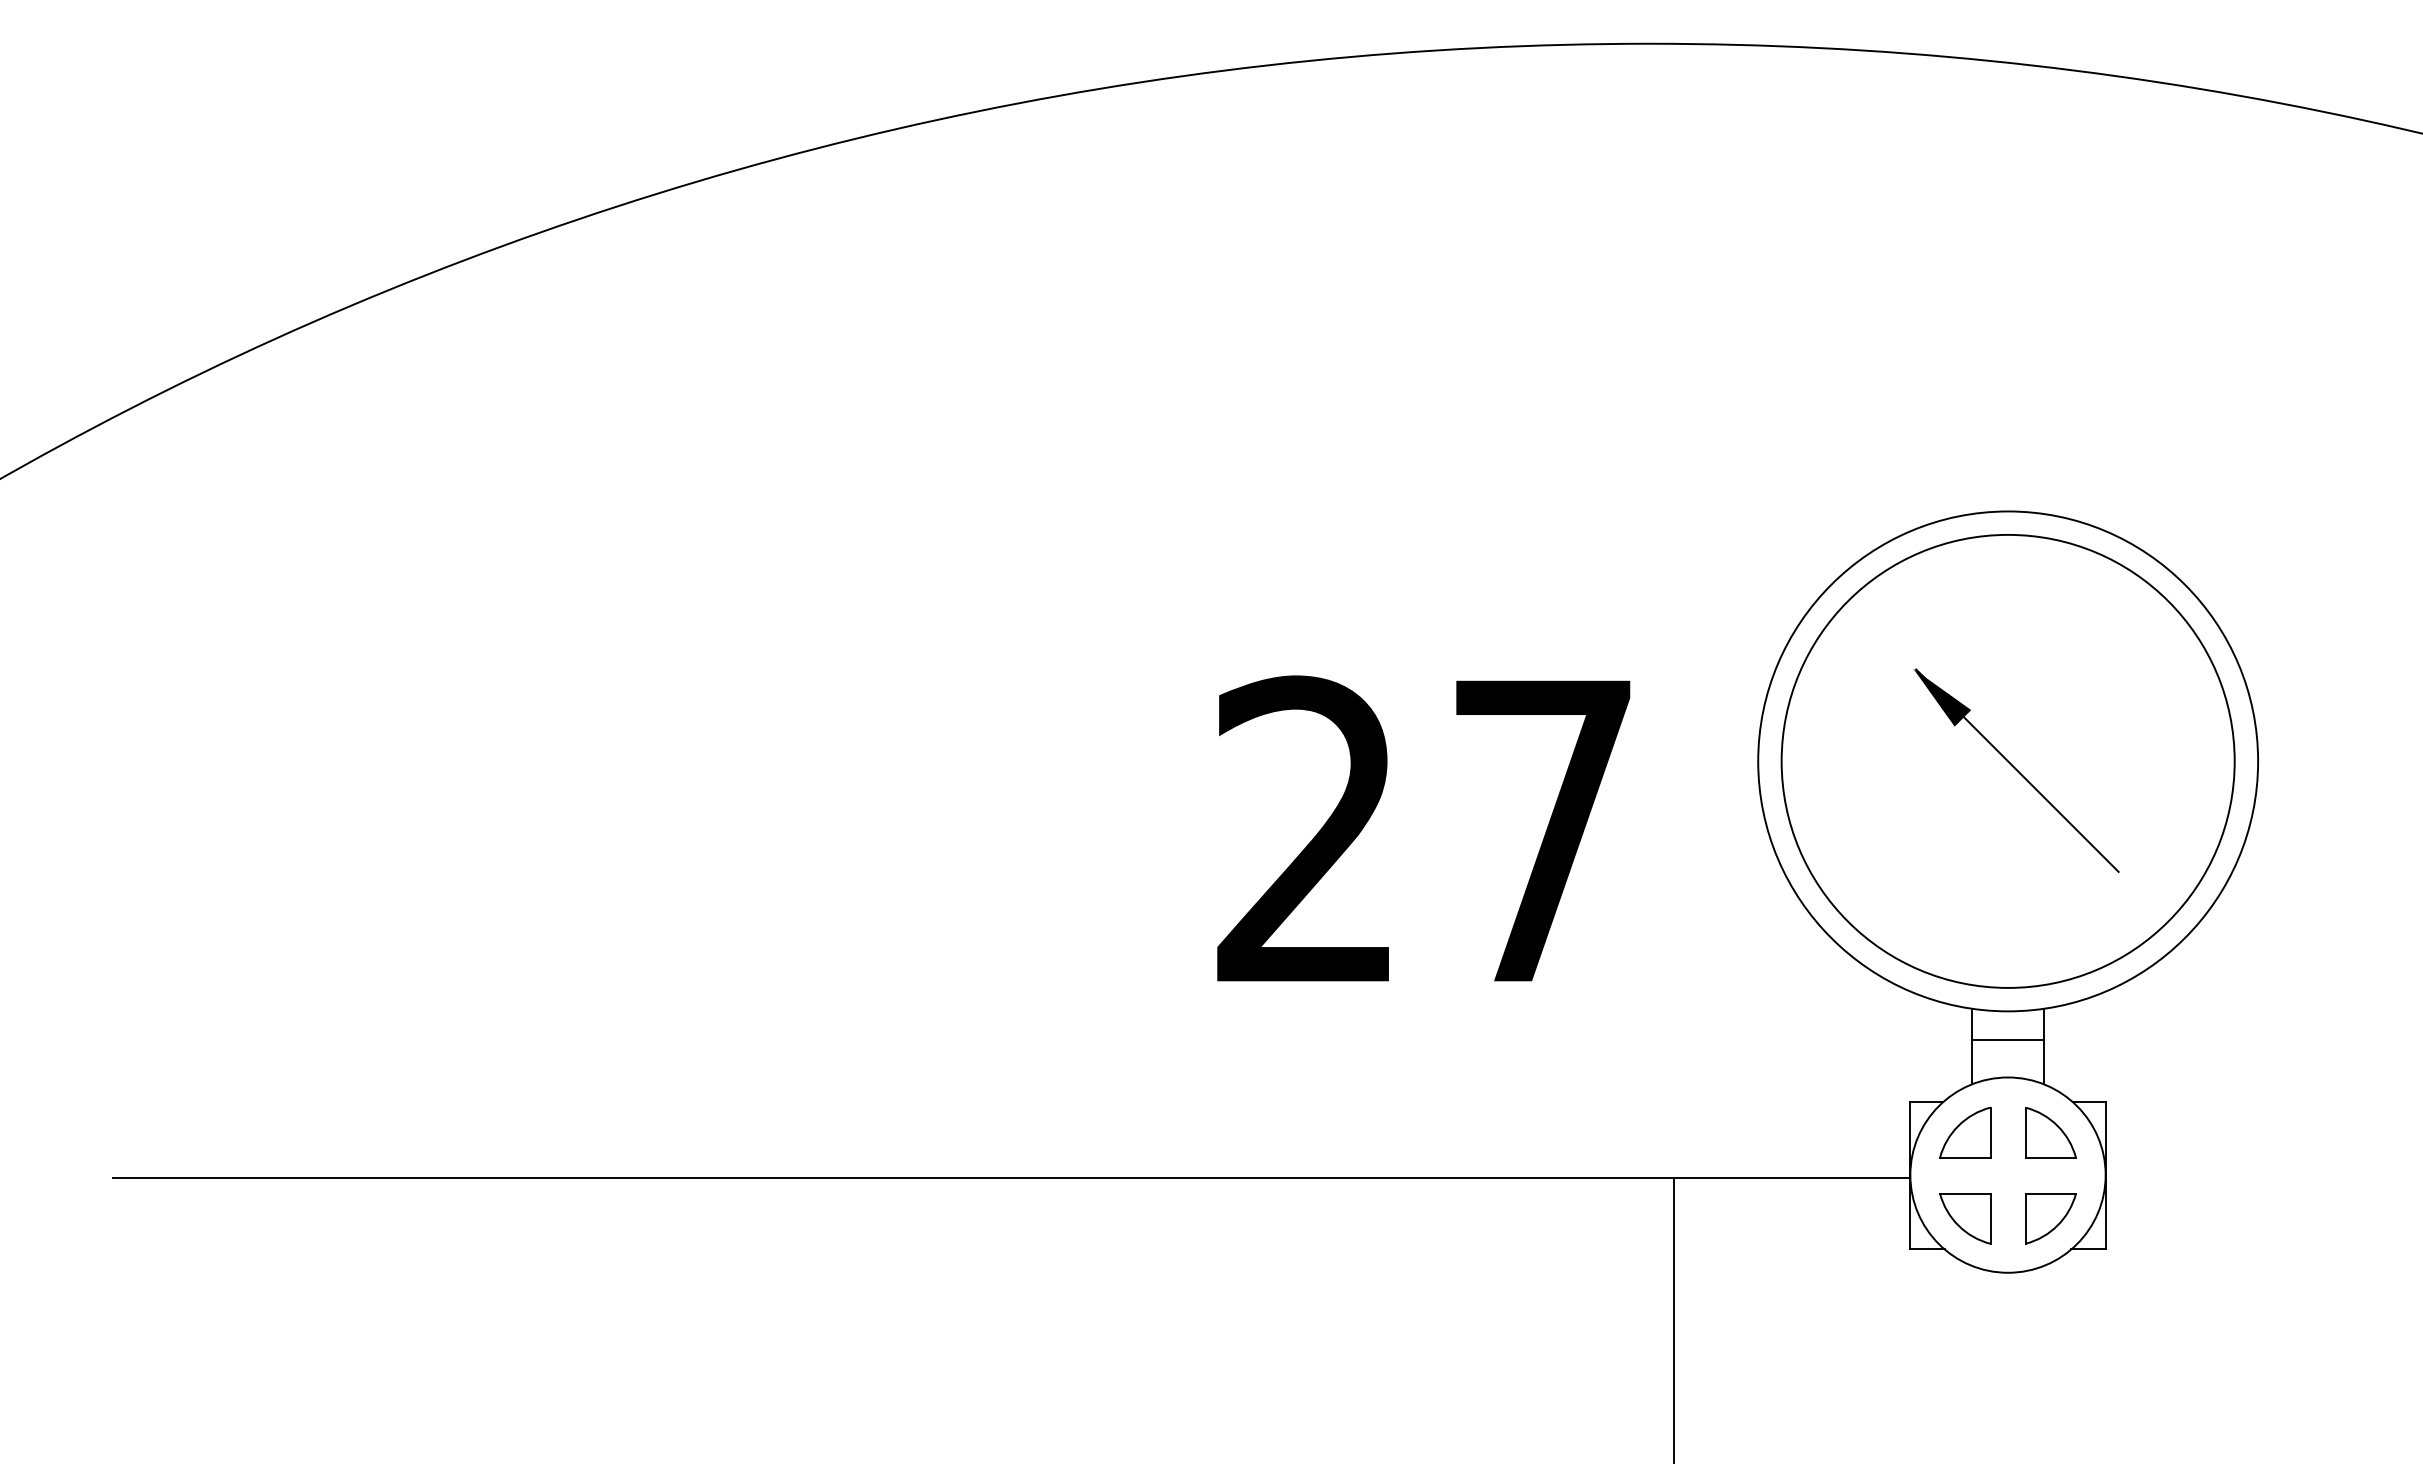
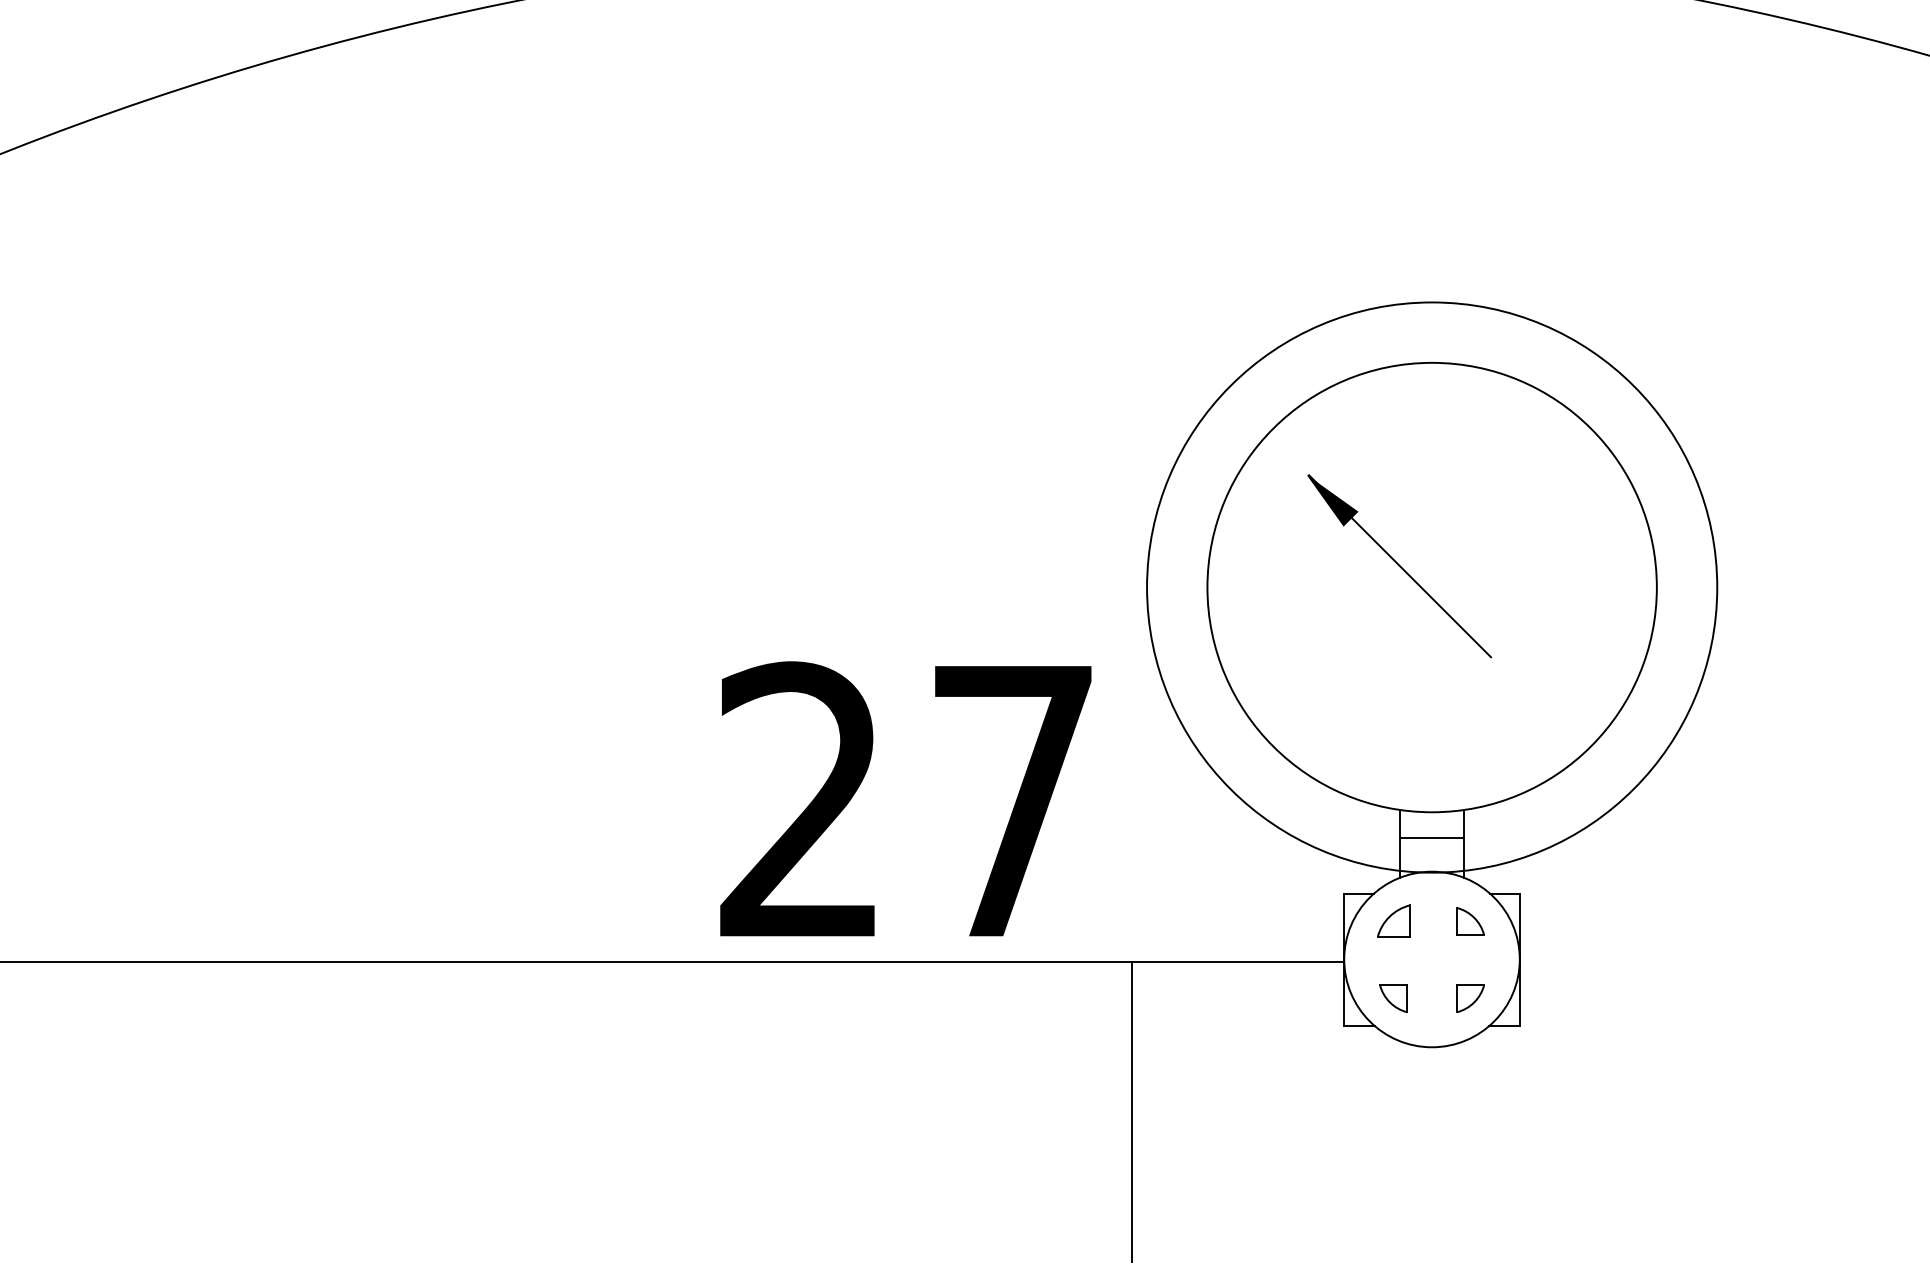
circle: (2007, 760) -> (1431, 586), size x1.4
part: (2016, 770) -> (1399, 566), moved
text: (1423, 828) -> (905, 798), moved
part: (1965, 1132) -> (1393, 921), size x0.7
part: (2050, 1132) -> (1470, 921), size x0.6
part: (1965, 1218) -> (1393, 998), size x0.6
part: (2050, 1218) -> (1470, 998), size x0.6

